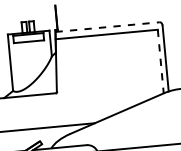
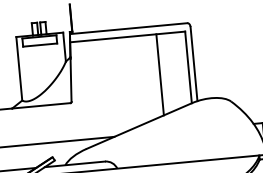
line: (107, 26) -> (128, 28), dashed -> solid
line: (160, 61) -> (188, 67), dashed -> solid
line: (135, 67) -> (159, 74), added

